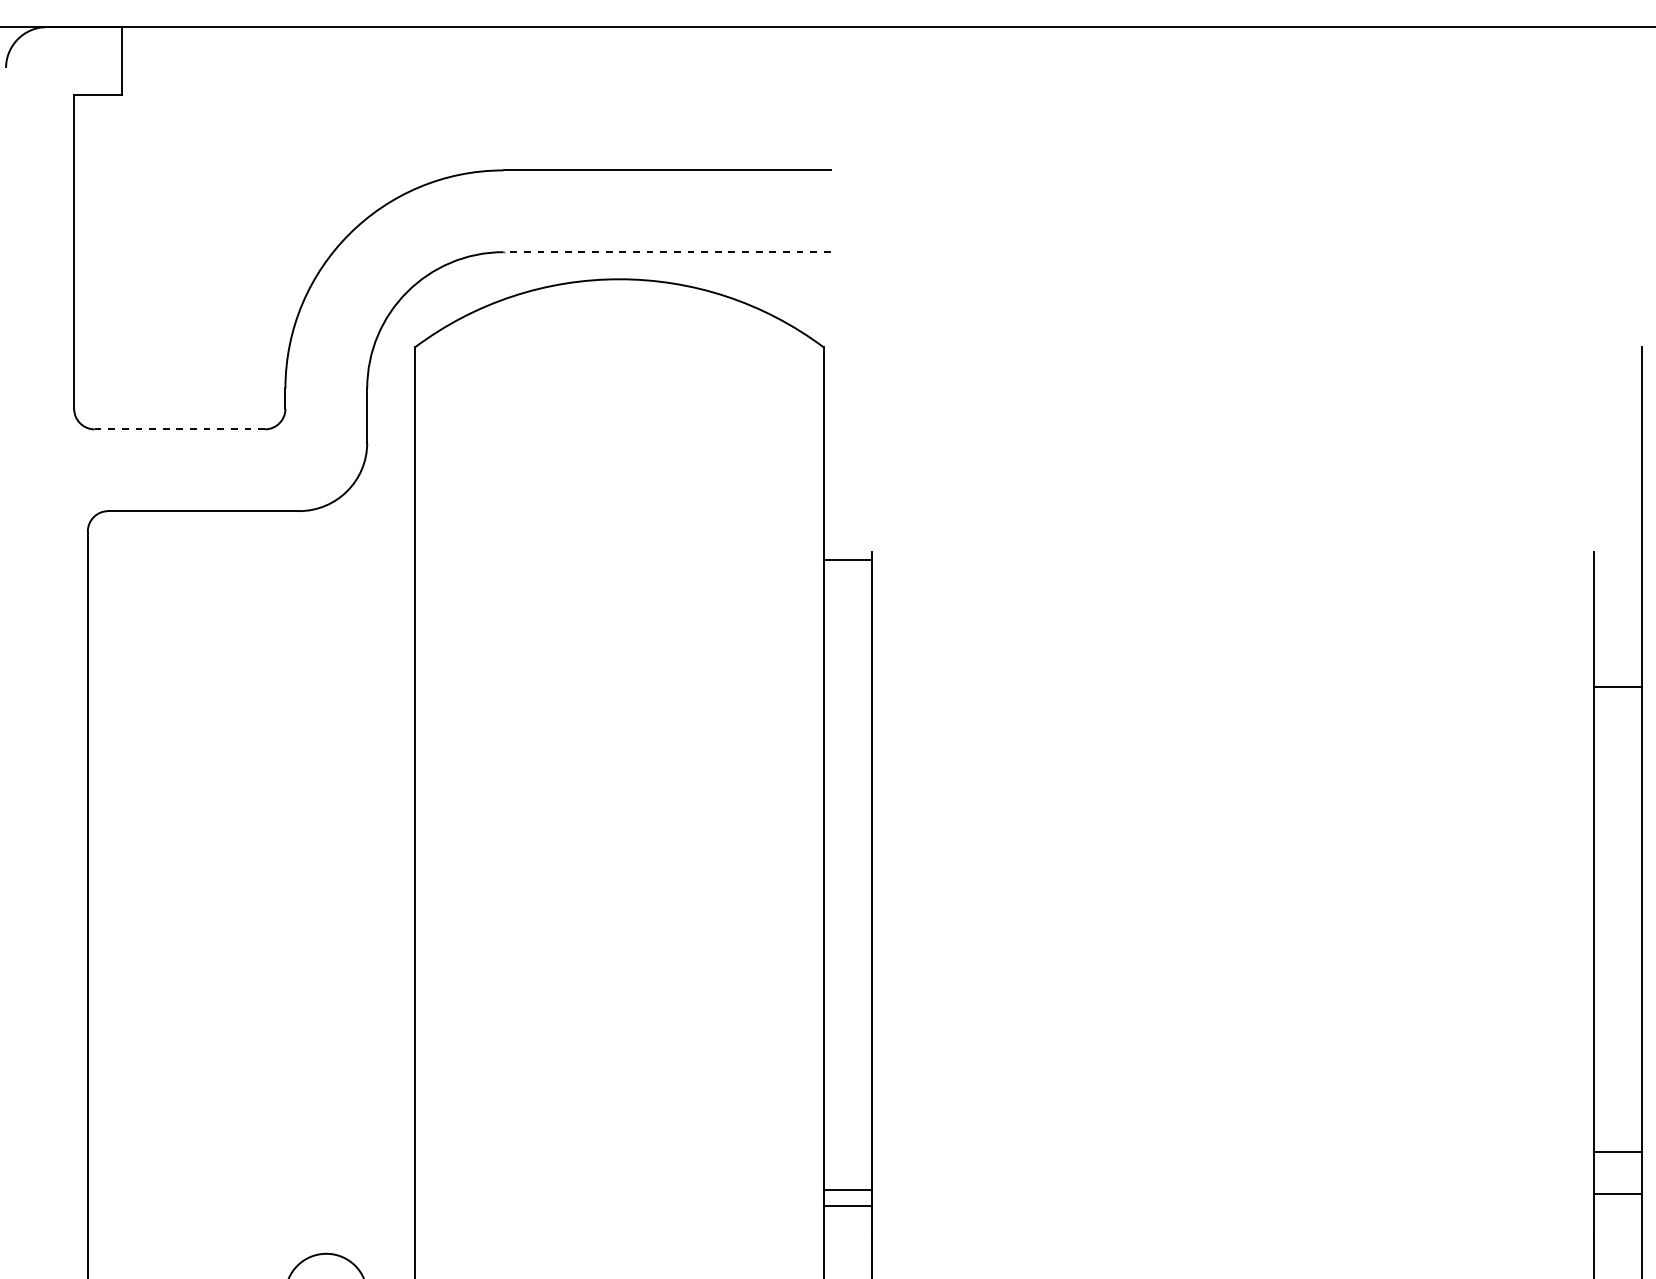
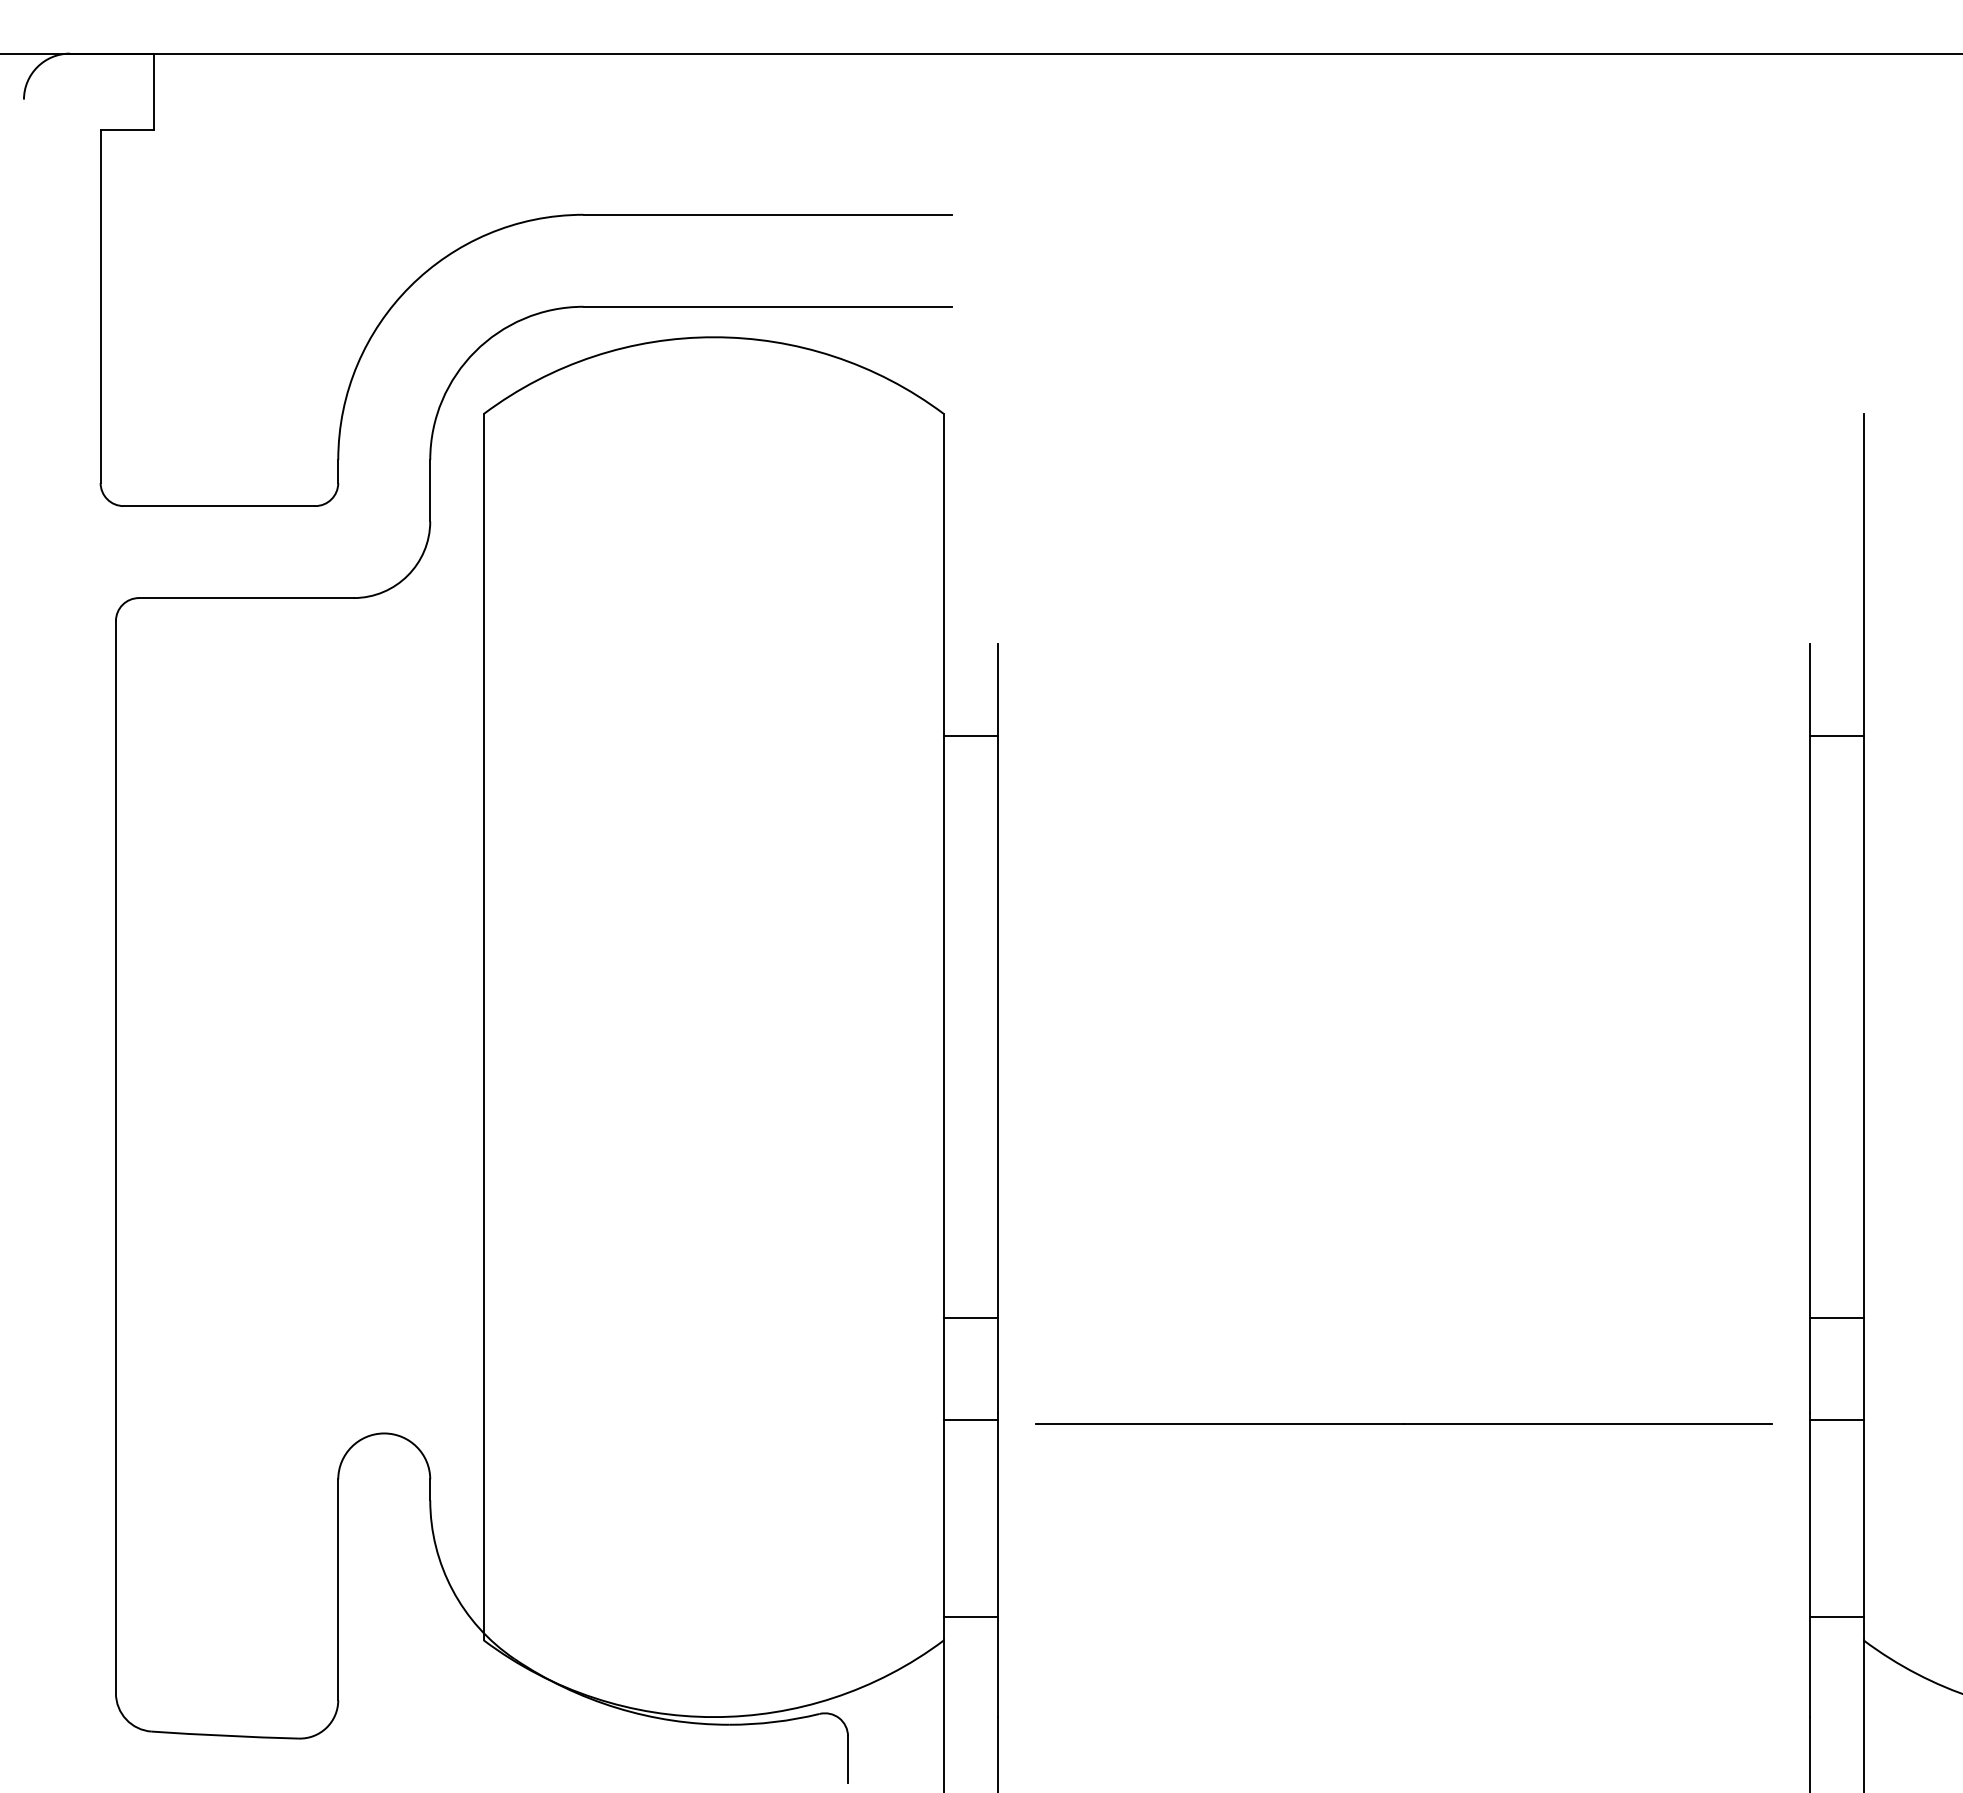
line: (667, 251) -> (767, 306), dashed -> solid
line: (179, 429) -> (219, 506), dashed -> solid
line: (847, 559) -> (970, 735), moved
line: (1617, 686) -> (1836, 735), moved
line: (847, 1189) -> (970, 1419), moved
line: (1617, 1193) -> (1836, 1419), moved
line: (847, 1205) -> (970, 1318), moved
line: (1232, 1244) -> (1403, 1423), added

